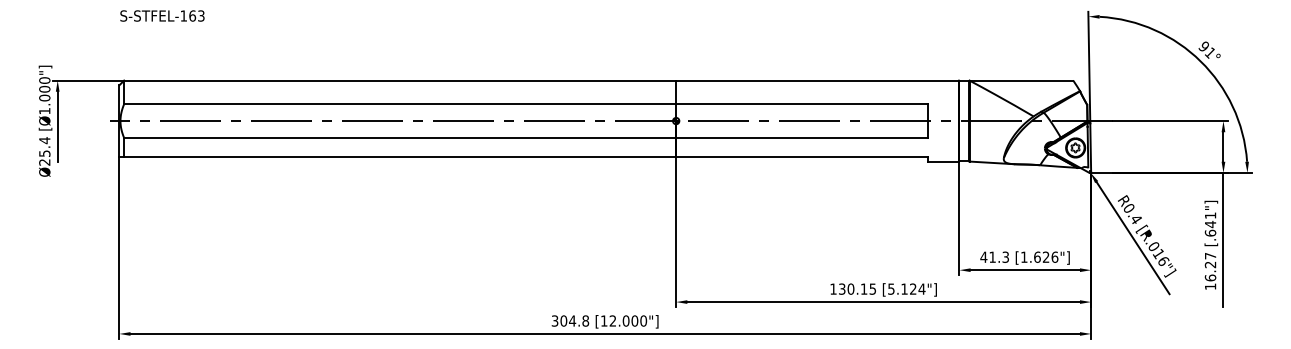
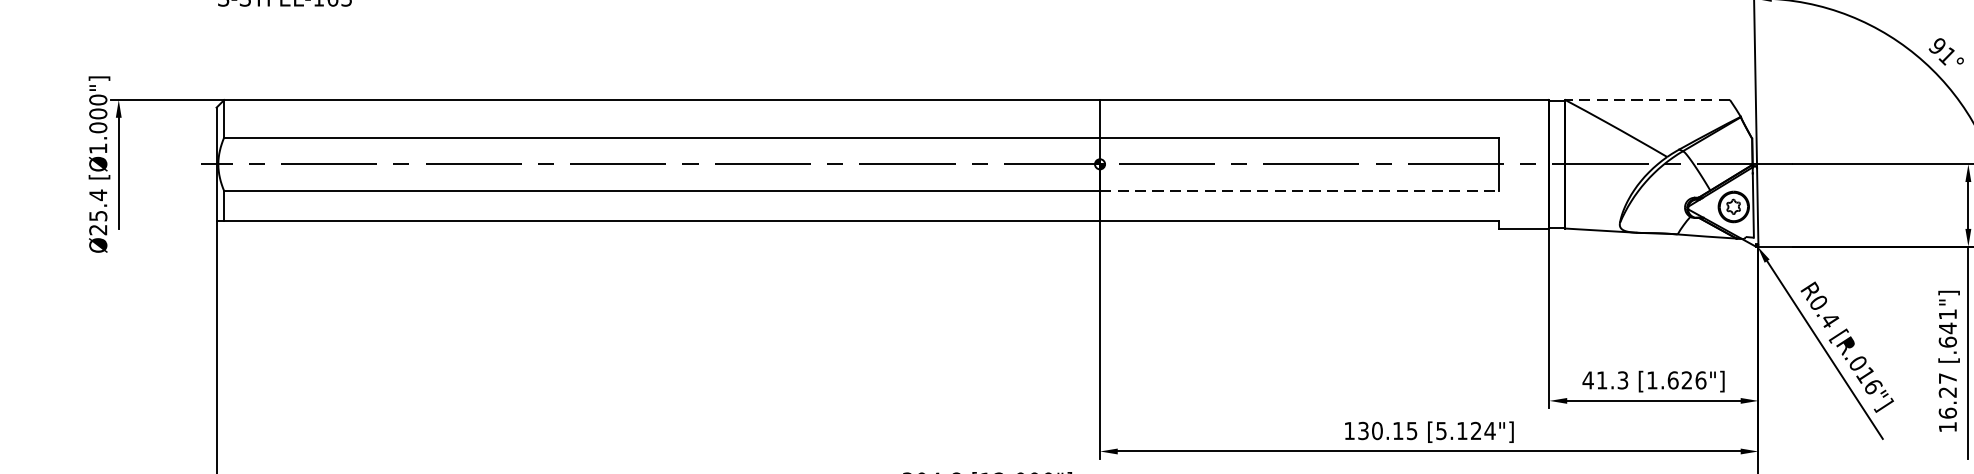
line: (1021, 80) -> (1647, 99), solid -> dashed
line: (801, 137) -> (1298, 190), solid -> dashed

